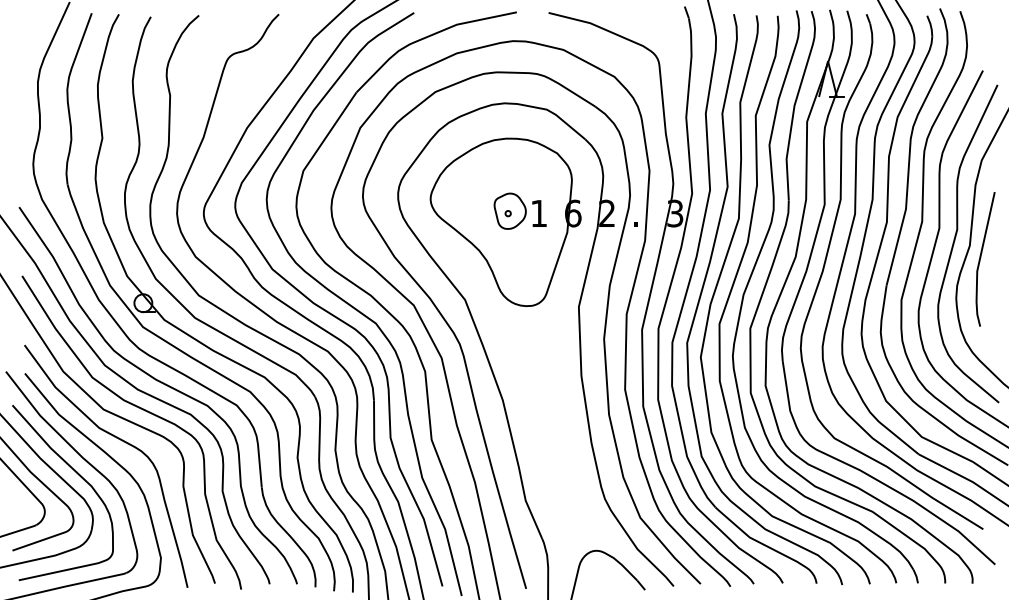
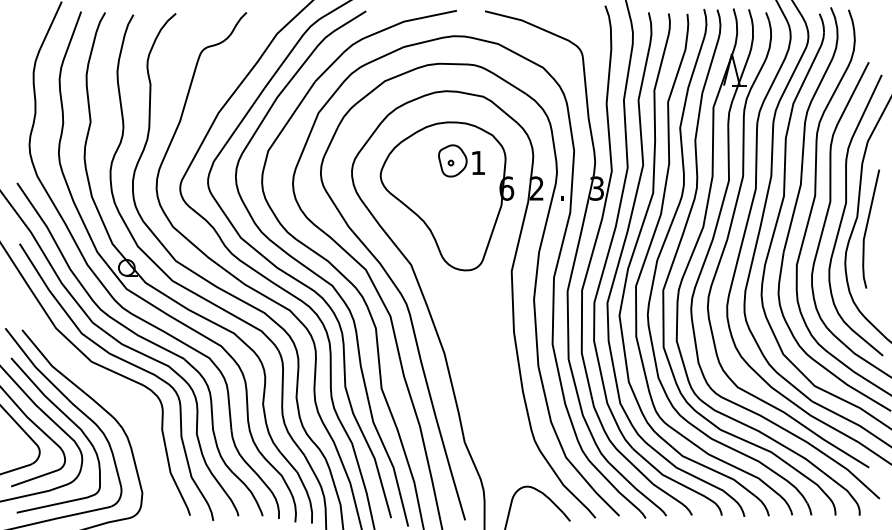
part: (519, 210) -> (461, 160), moved
curve: (123, 442) -> (109, 390), removed

